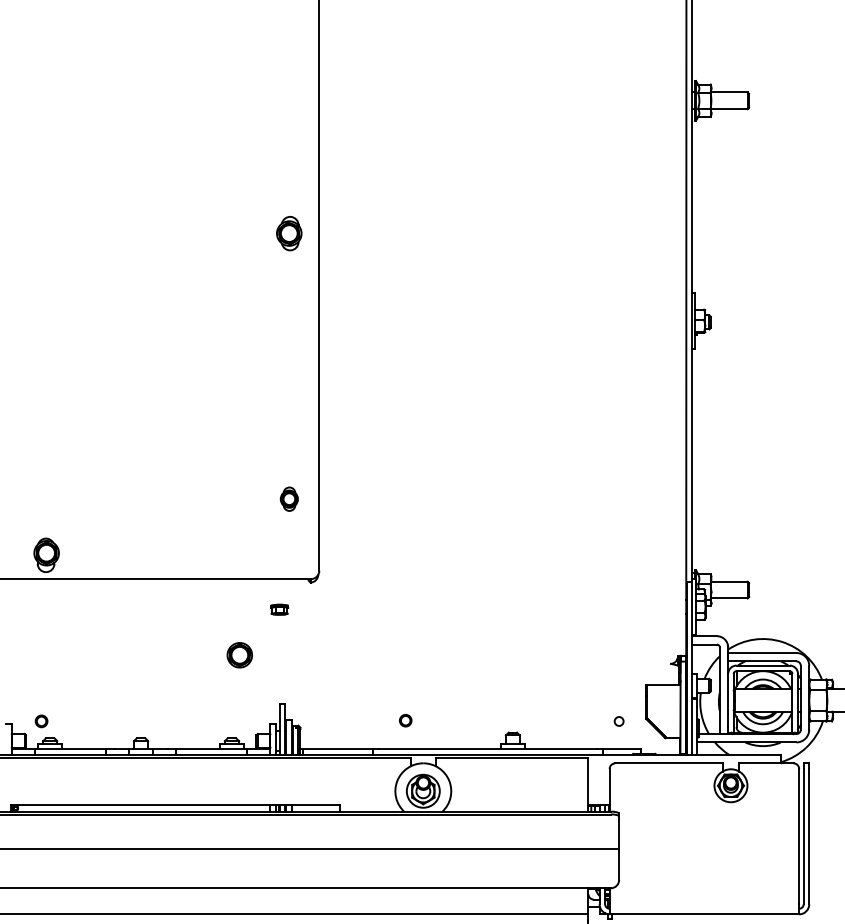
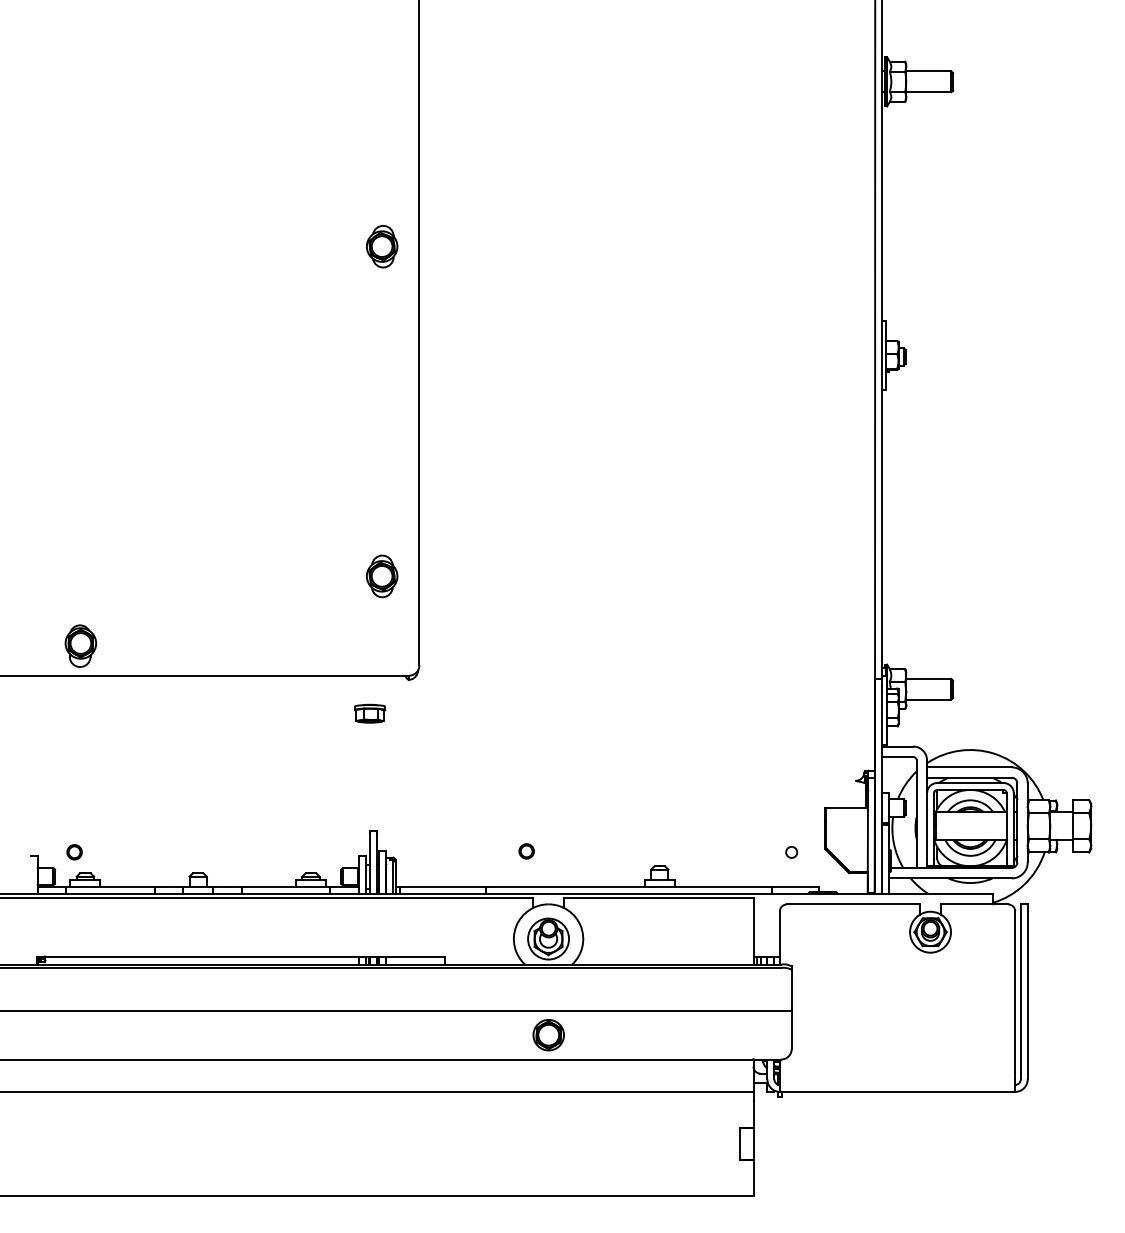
part: (289, 499) -> (382, 576), size x1.43
part: (279, 609) -> (370, 713), size x1.43
part: (239, 655) -> (548, 1035), moved

